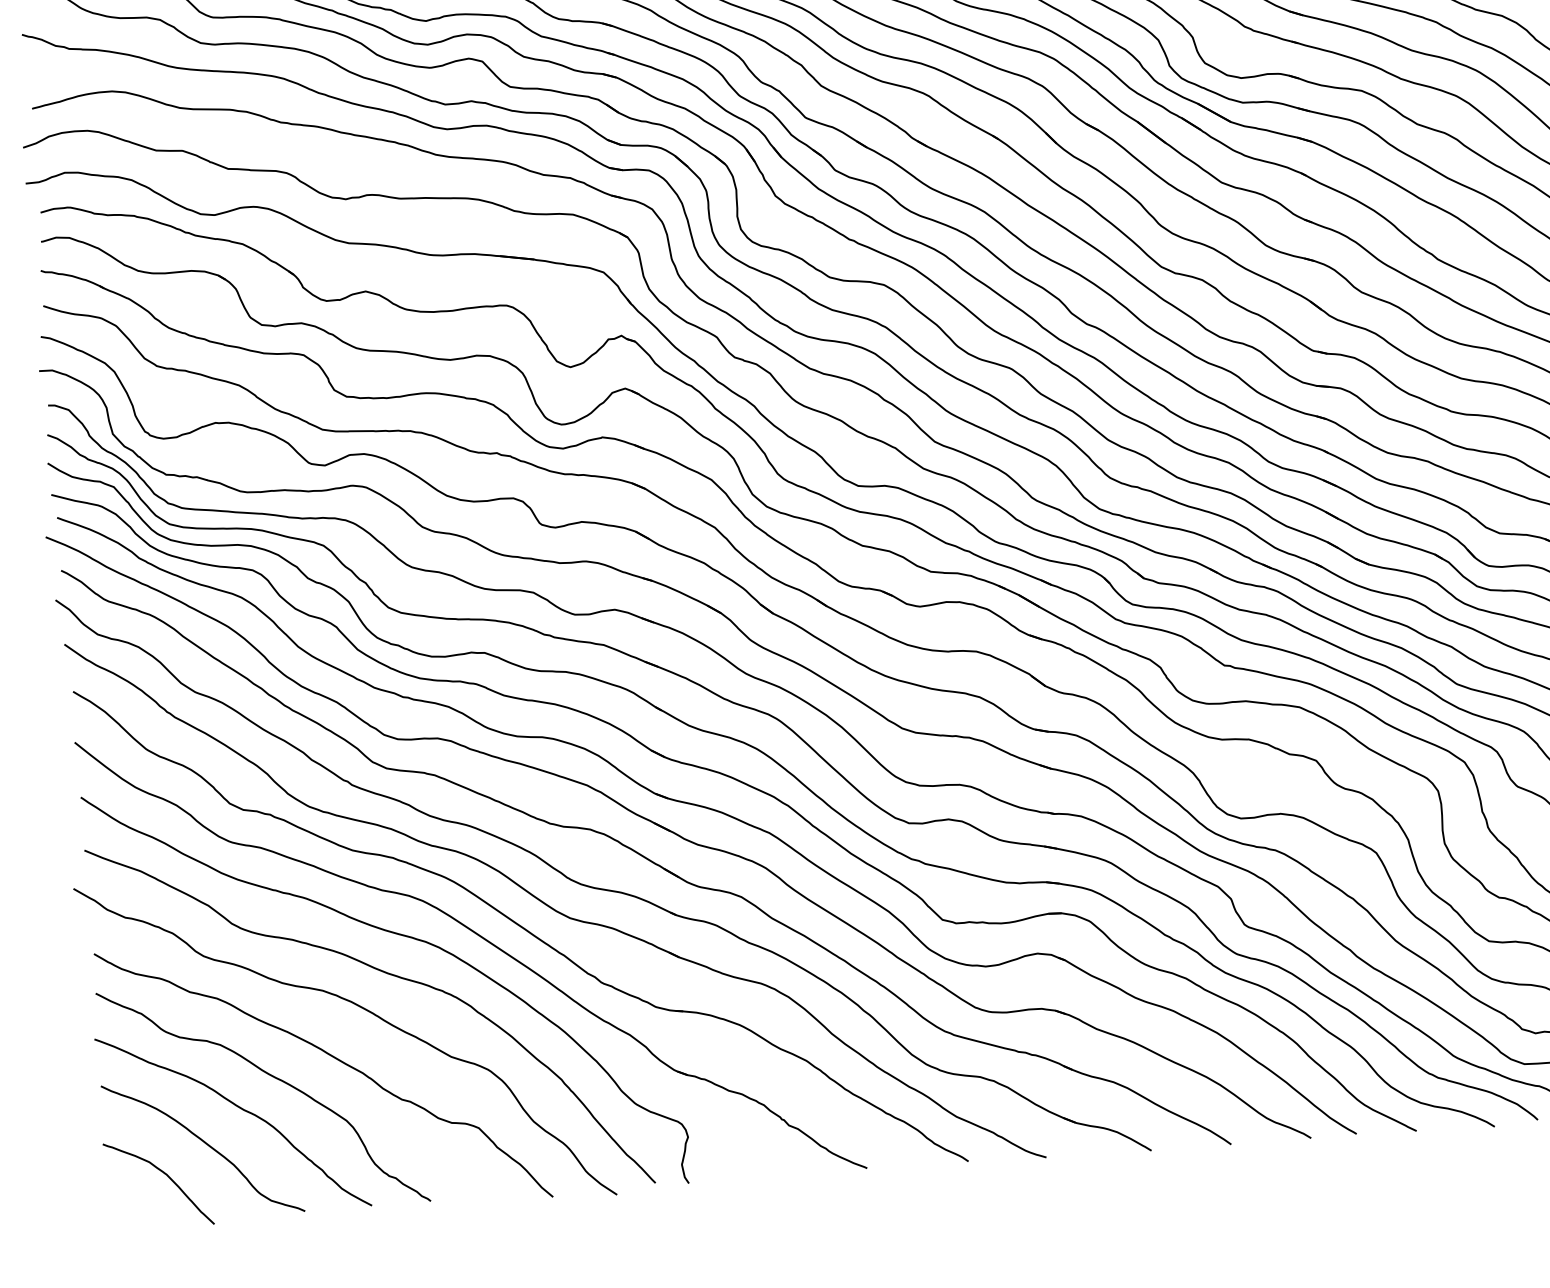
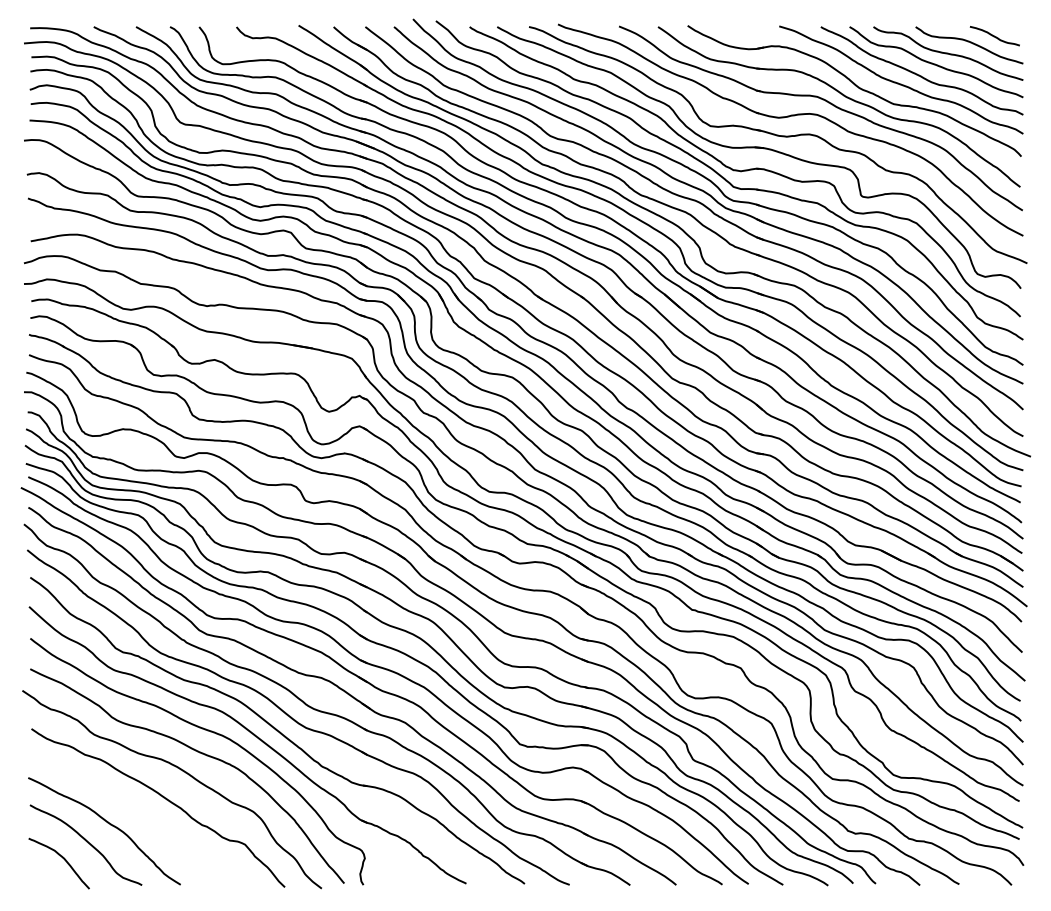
curve: (271, 1078) -> (128, 807), removed

